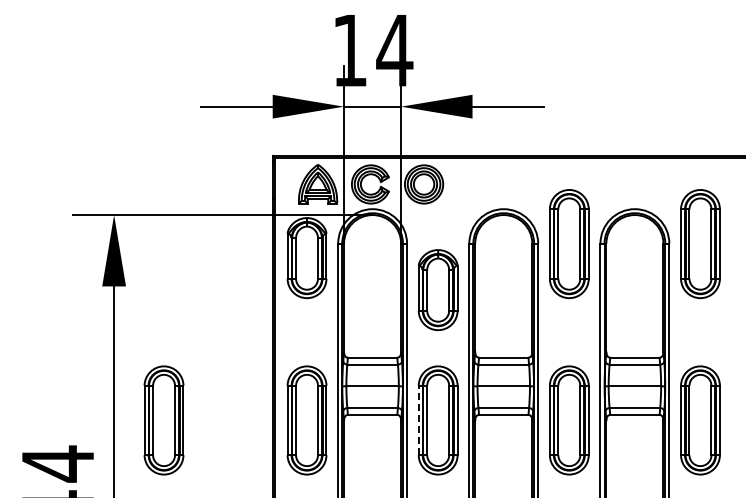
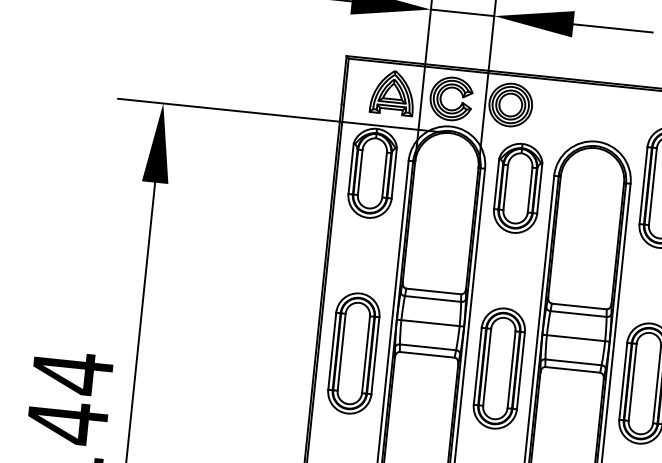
part: (437, 290) -> (517, 188), moved
part: (163, 420) -> (194, 337), removed
line: (418, 420) -> (477, 366), dashed -> solid

